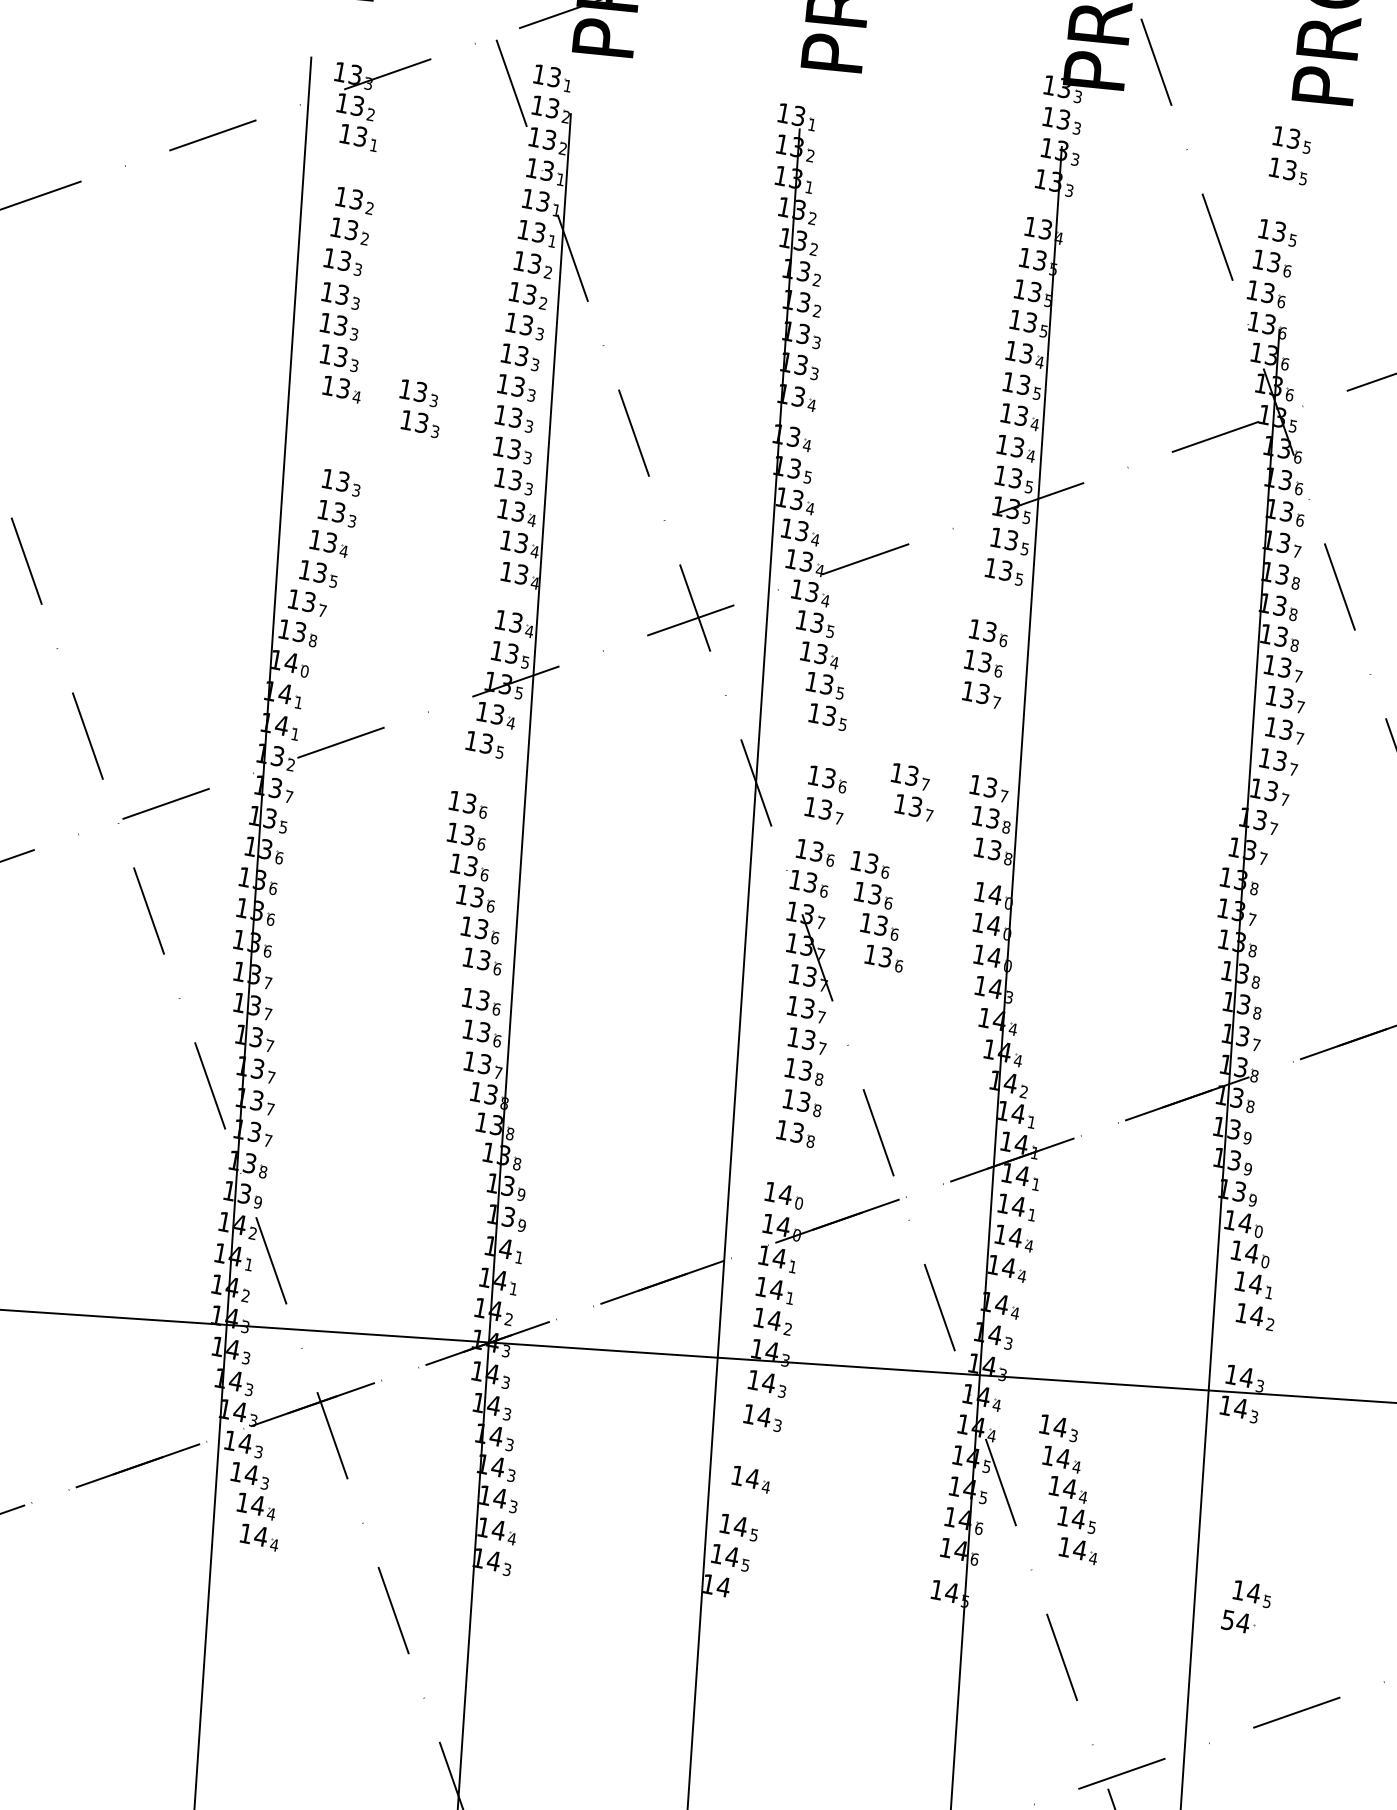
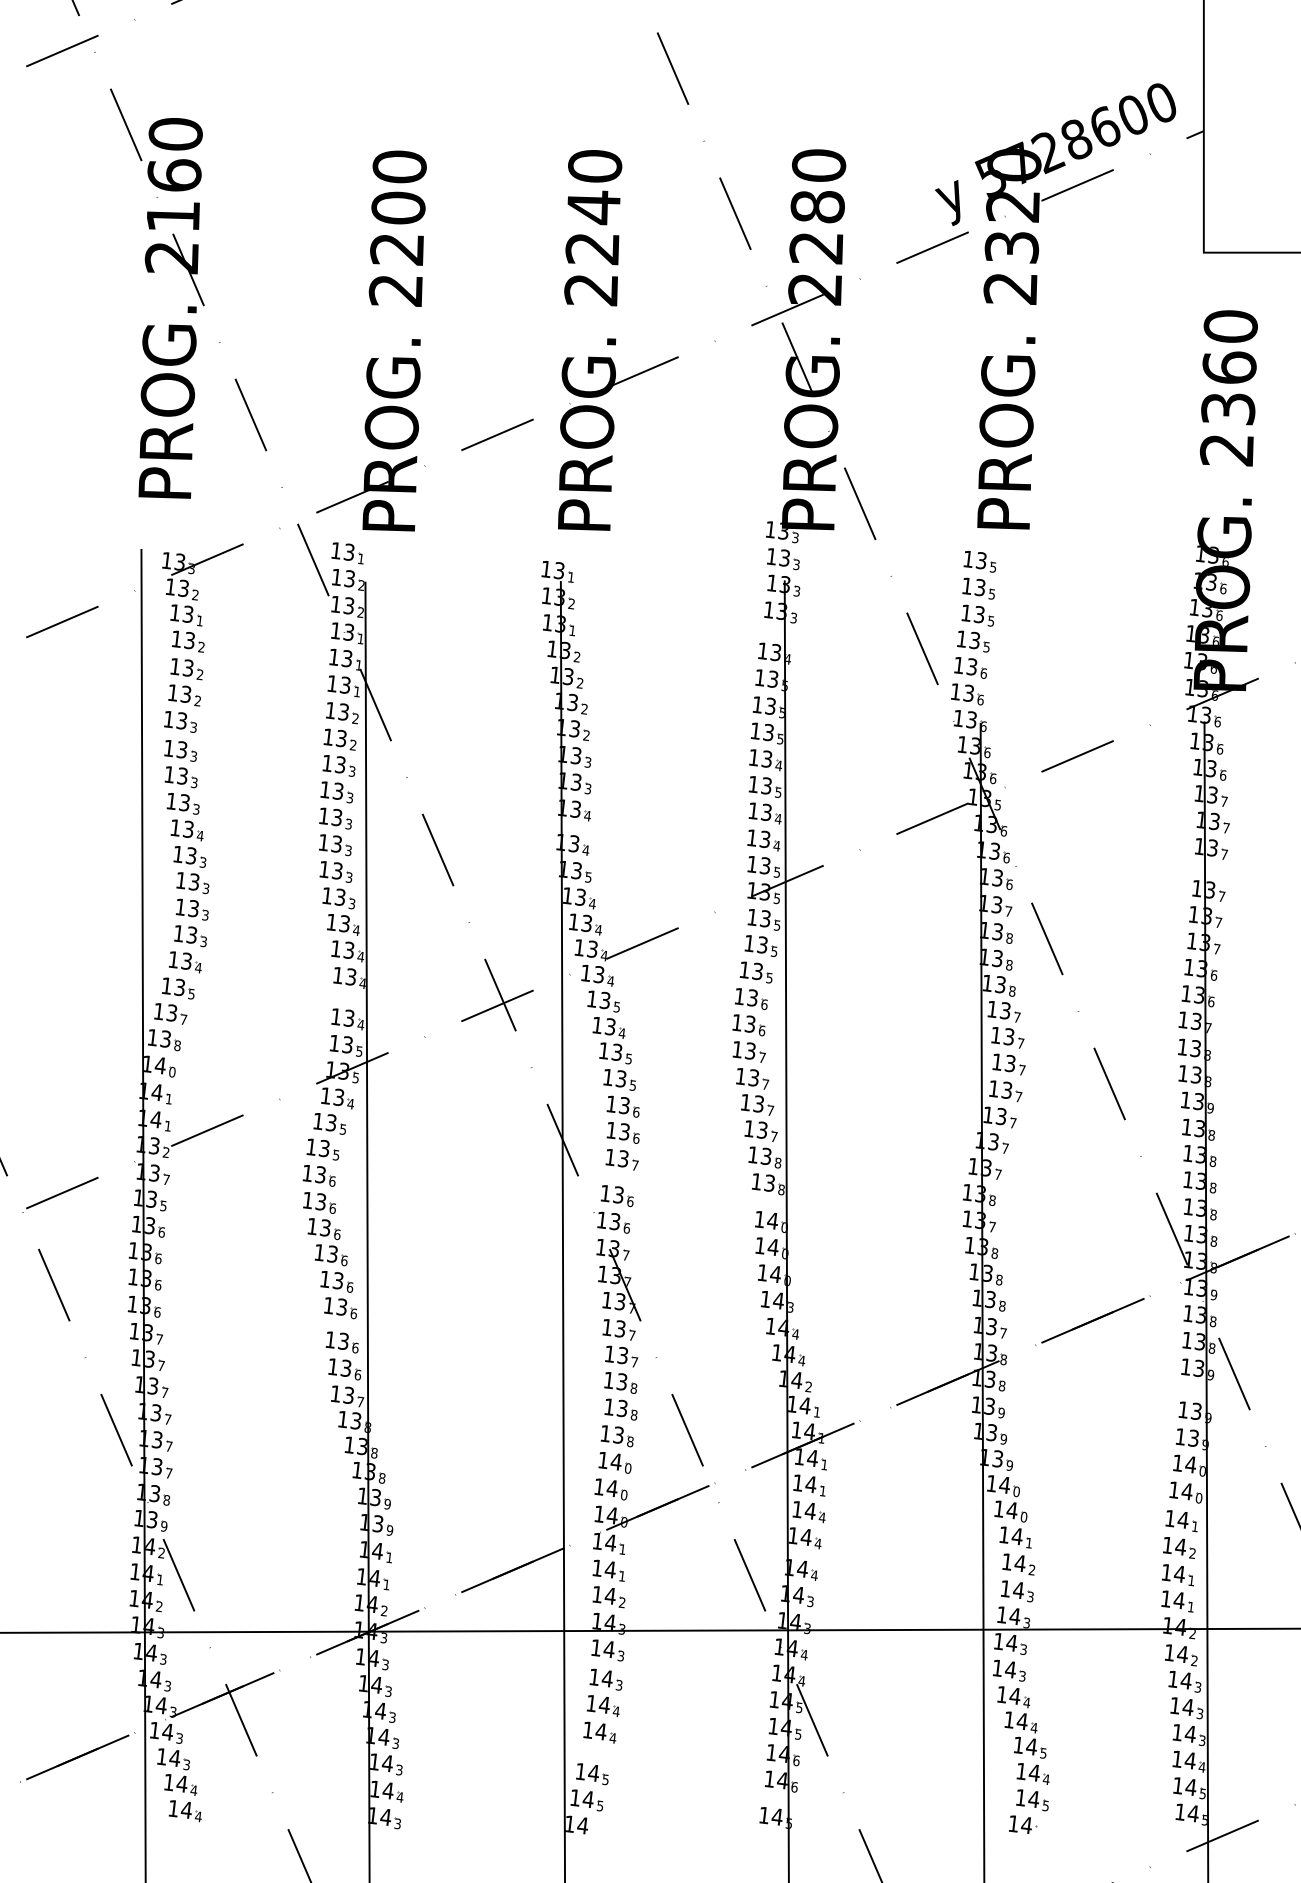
part: (358, 168) -> (188, 641), added
part: (1284, 202) -> (977, 615), added
part: (419, 409) -> (191, 870), moved
part: (995, 602) -> (755, 972), added
part: (828, 748) -> (622, 1106), added
part: (474, 774) -> (322, 1149), added
part: (912, 791) -> (755, 1091), moved
part: (877, 911) -> (673, 1242), removed
part: (790, 1164) -> (614, 1462), added
part: (1251, 1348) -> (1017, 1591), added
part: (756, 1447) -> (602, 1705), added
part: (1067, 1488) -> (1020, 1721), moved
text: (1227, 1619) -> (1013, 1823), 54 -> 14

